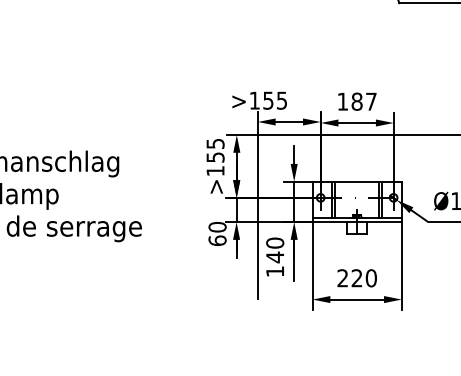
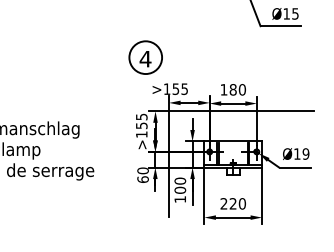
part: (221, 51) -> (145, 57), added
text: (369, 101) -> (241, 89), 187 -> 180
text: (275, 257) -> (180, 190), 140 -> 100

